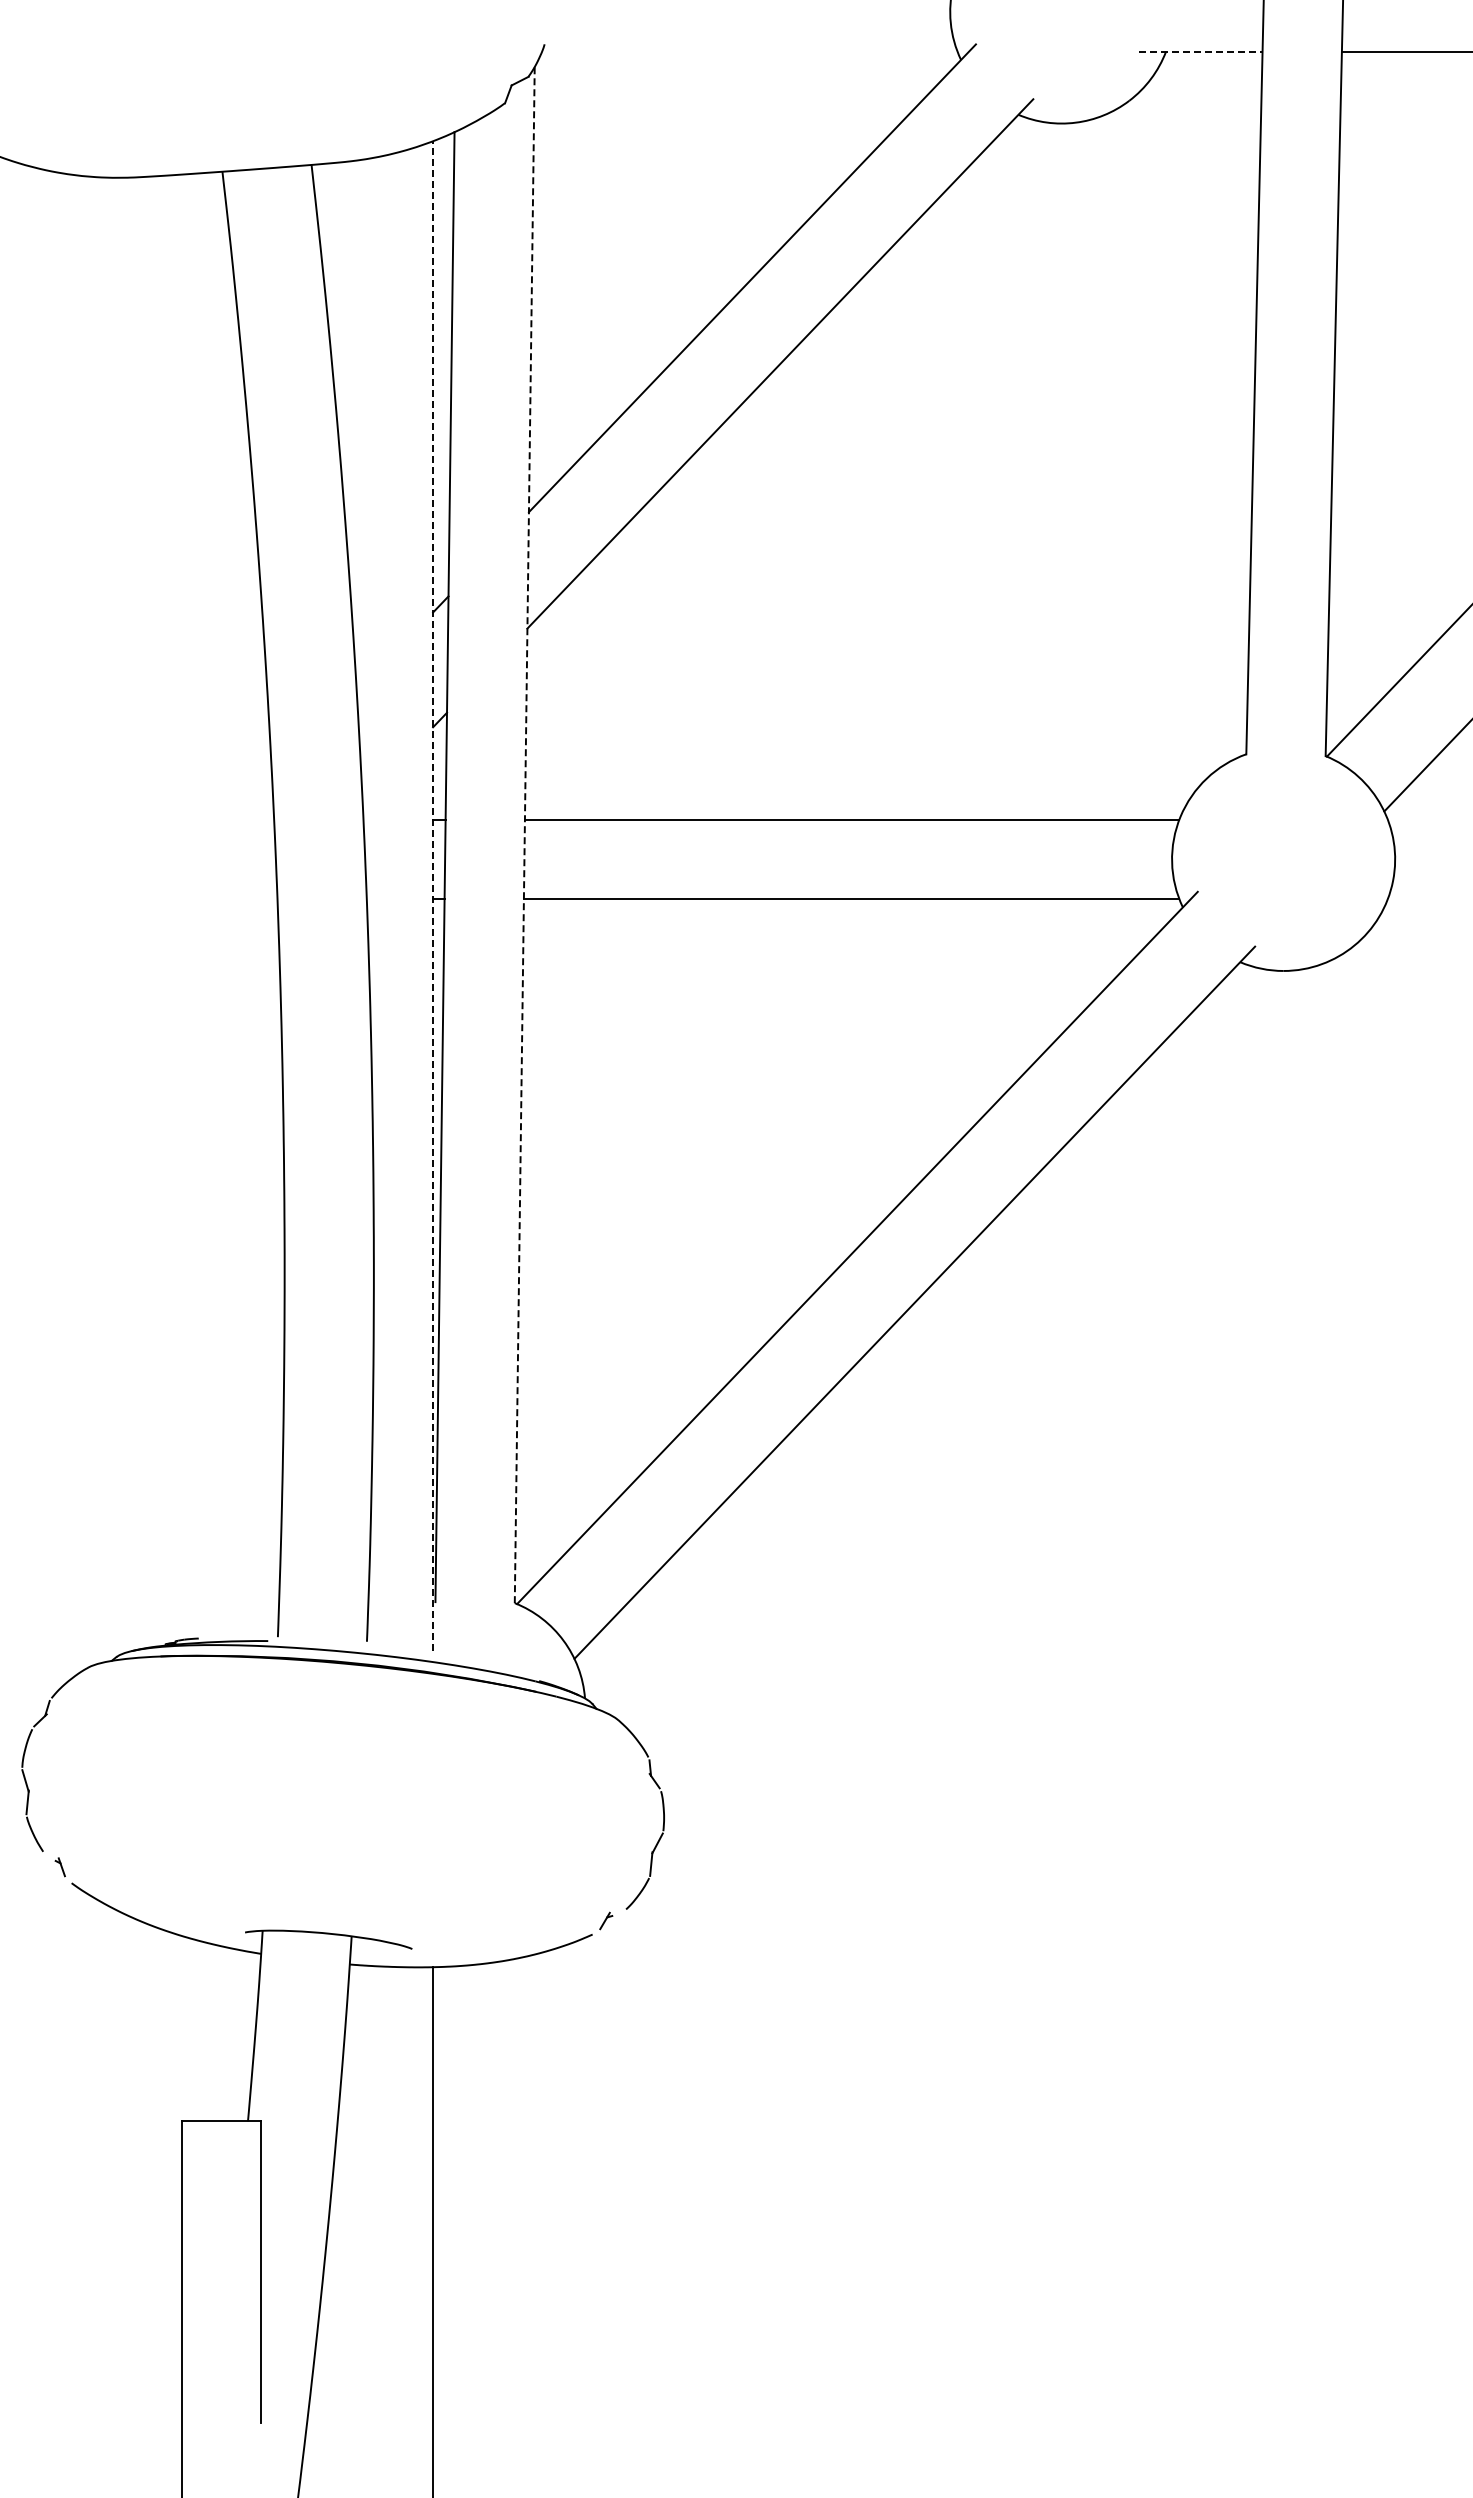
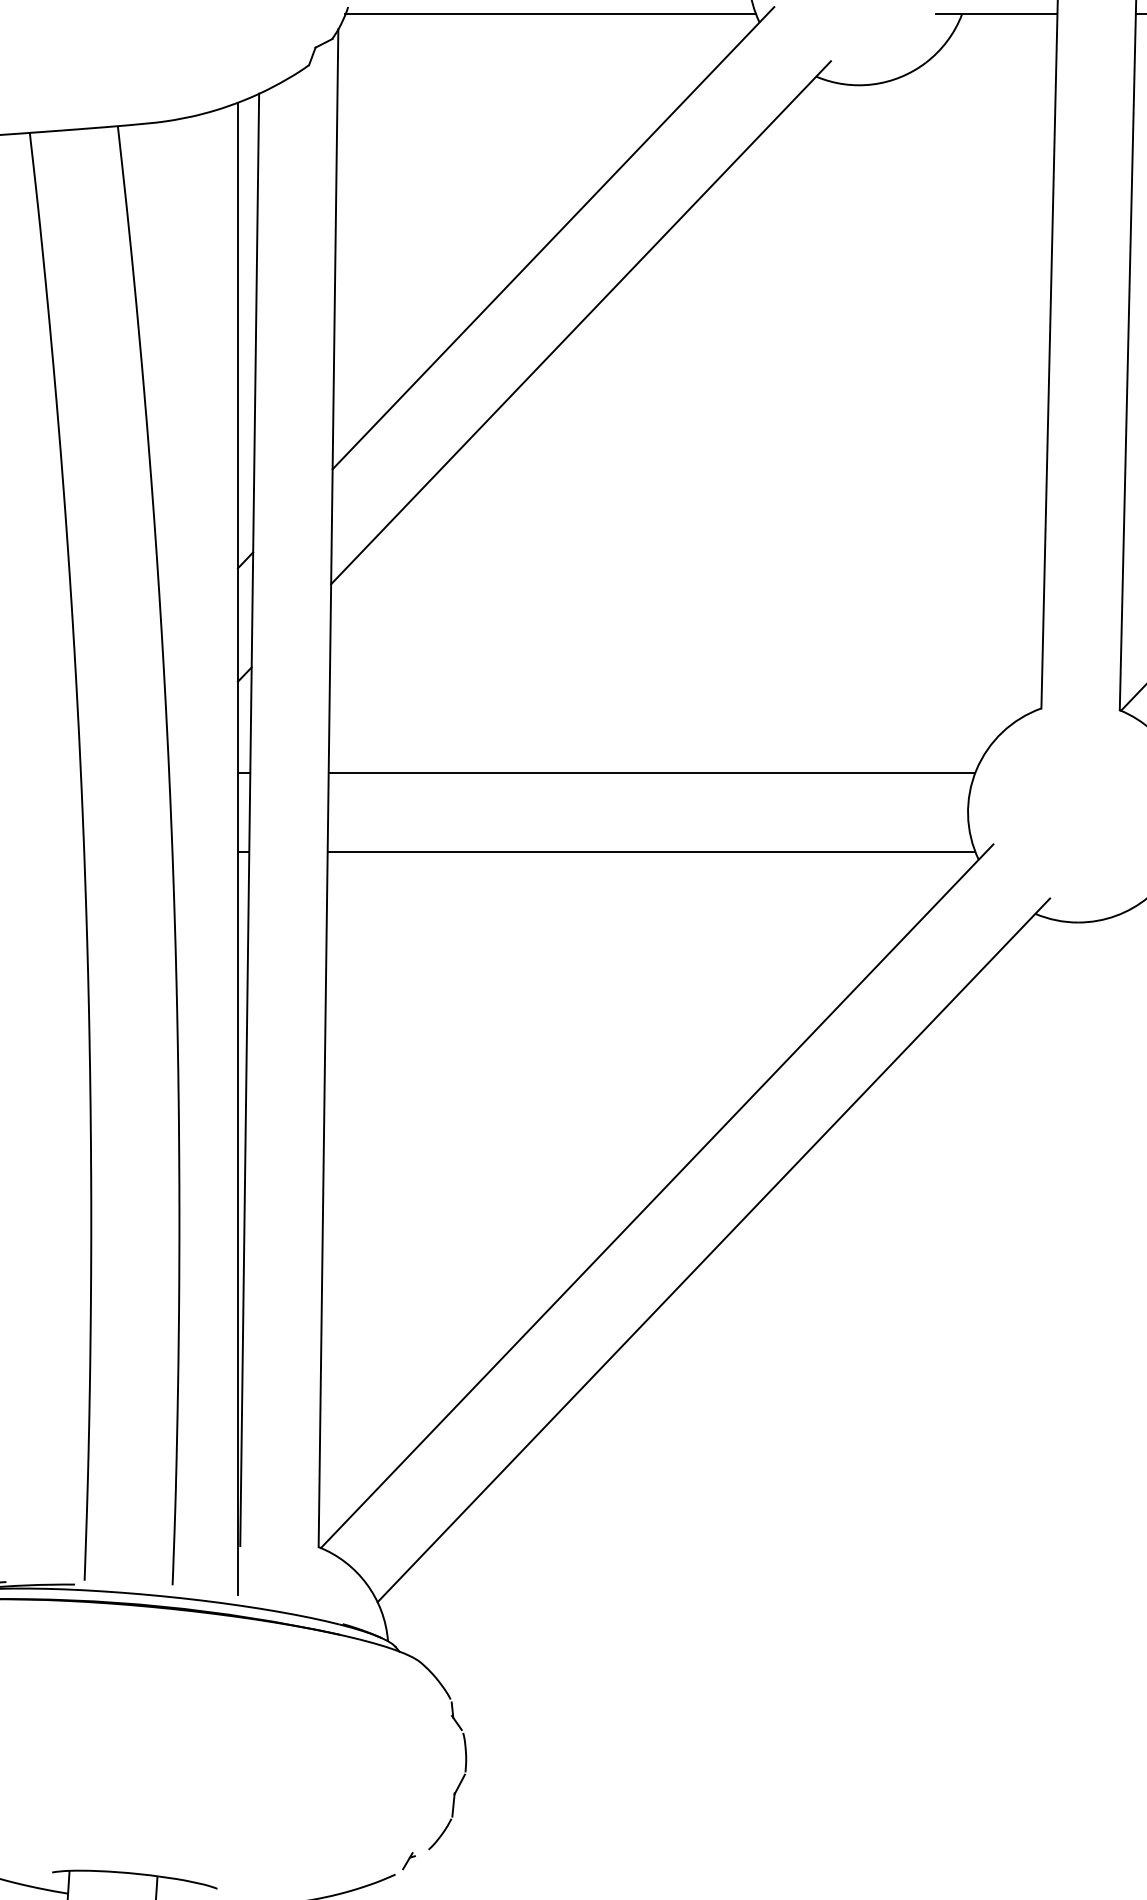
line: (749, 51) -> (550, 14), added
line: (1200, 51) -> (996, 14), dashed -> solid
line: (524, 834) -> (328, 787), dashed -> solid
line: (433, 896) -> (238, 848), dashed -> solid

